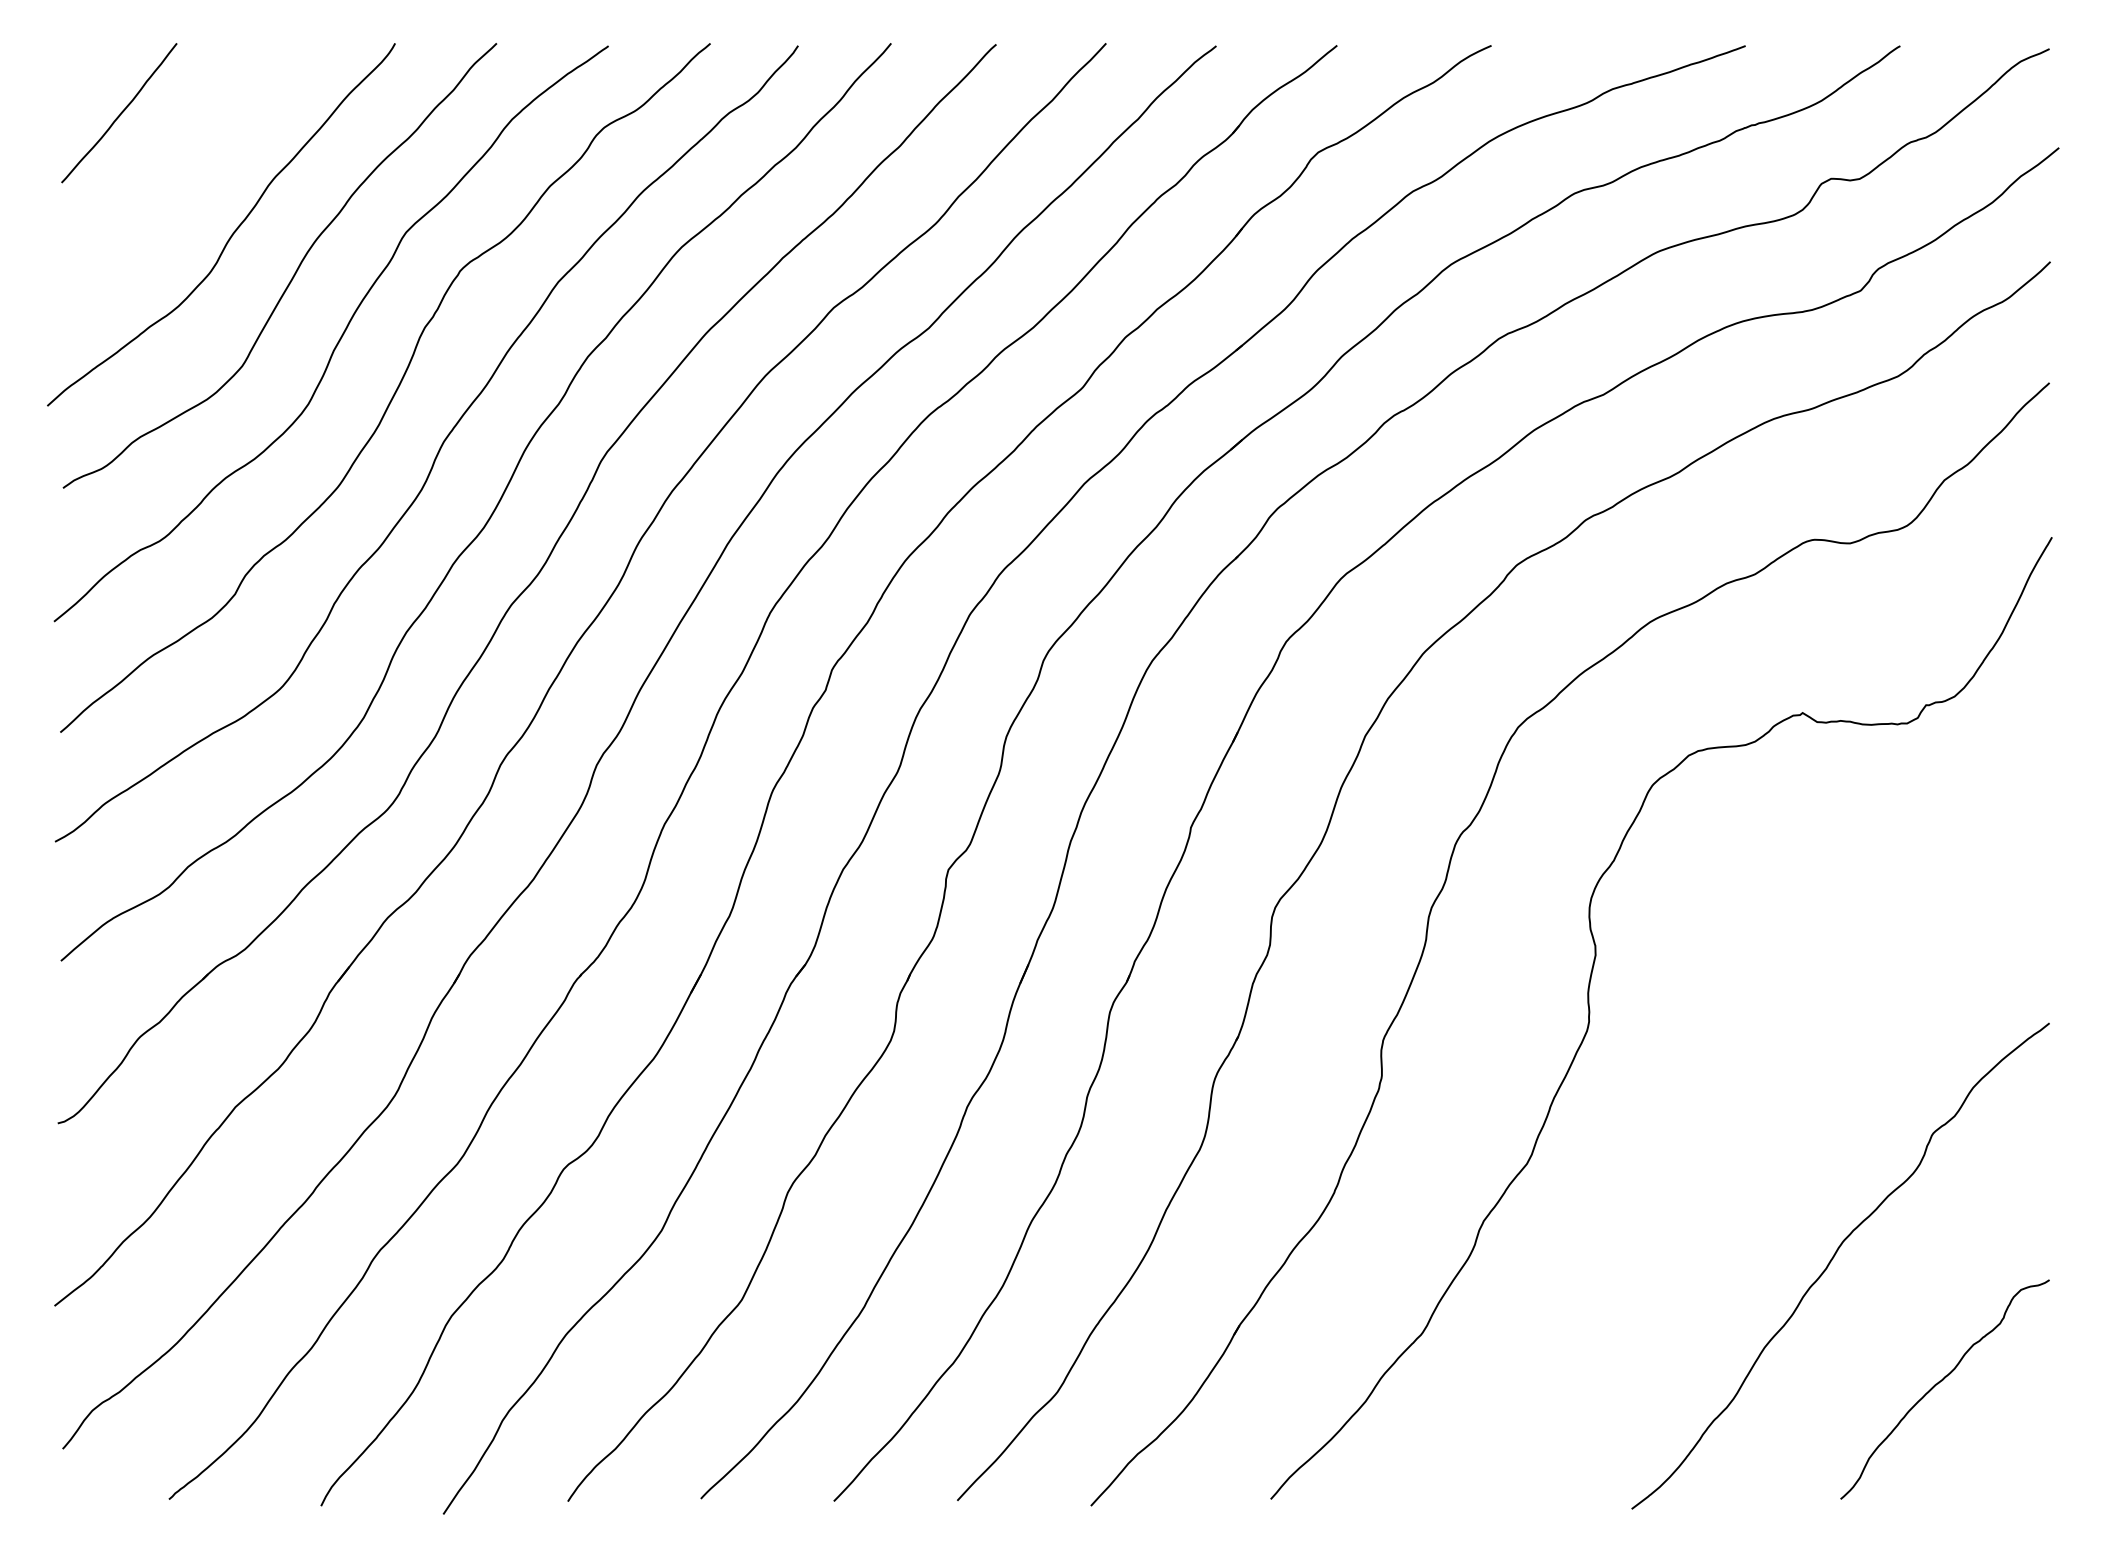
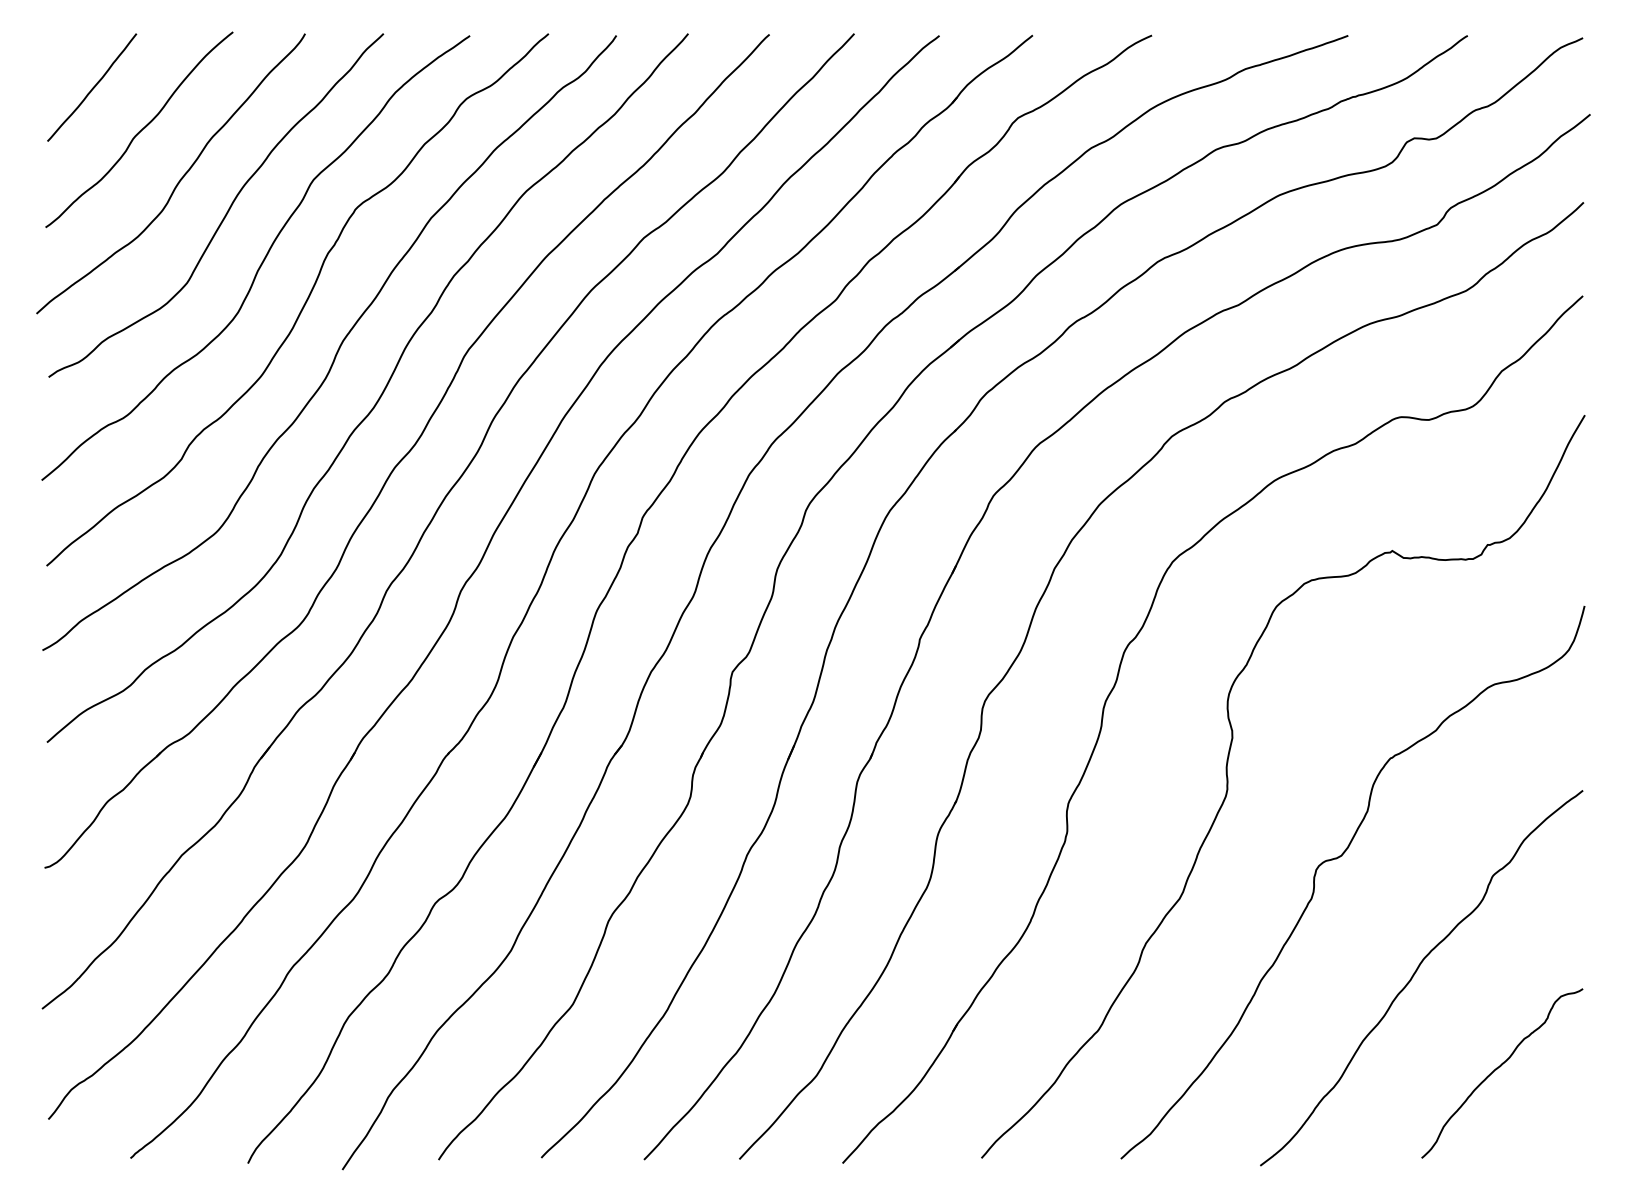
curve: (181, 168) -> (140, 130), added
curve: (1735, 1109) -> (1340, 857), added

